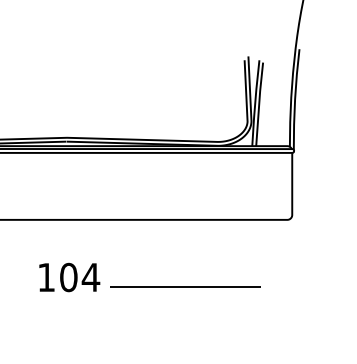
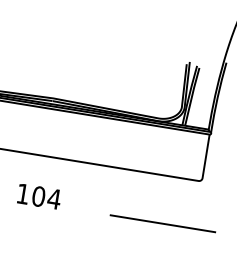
line: (185, 286) -> (163, 223), moved

